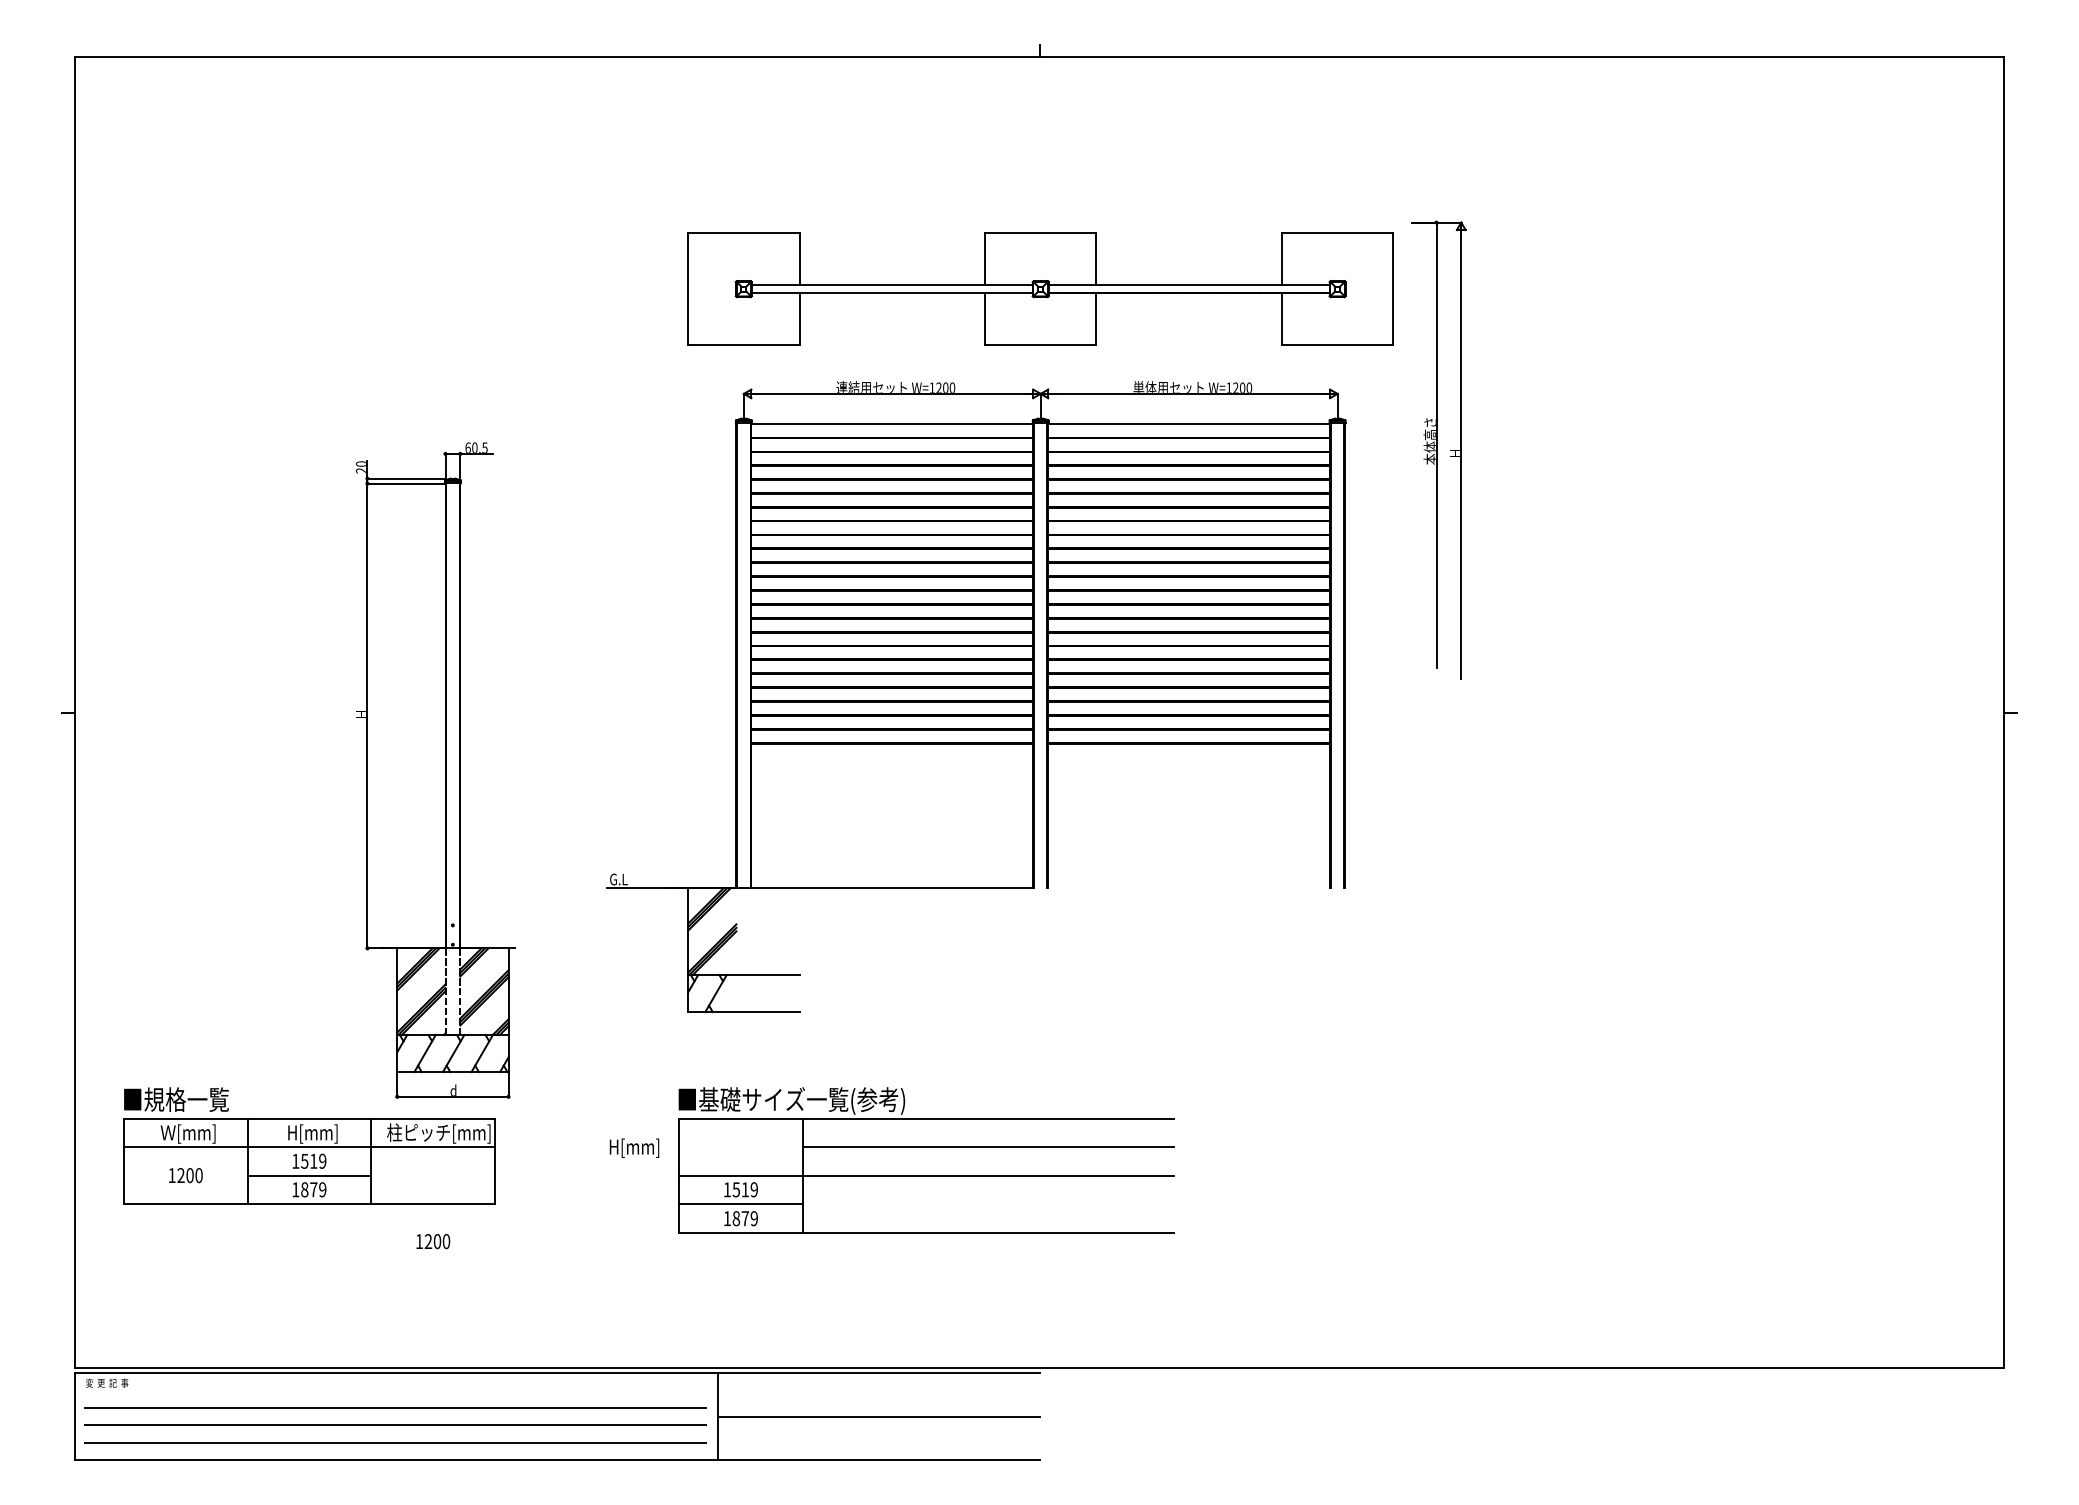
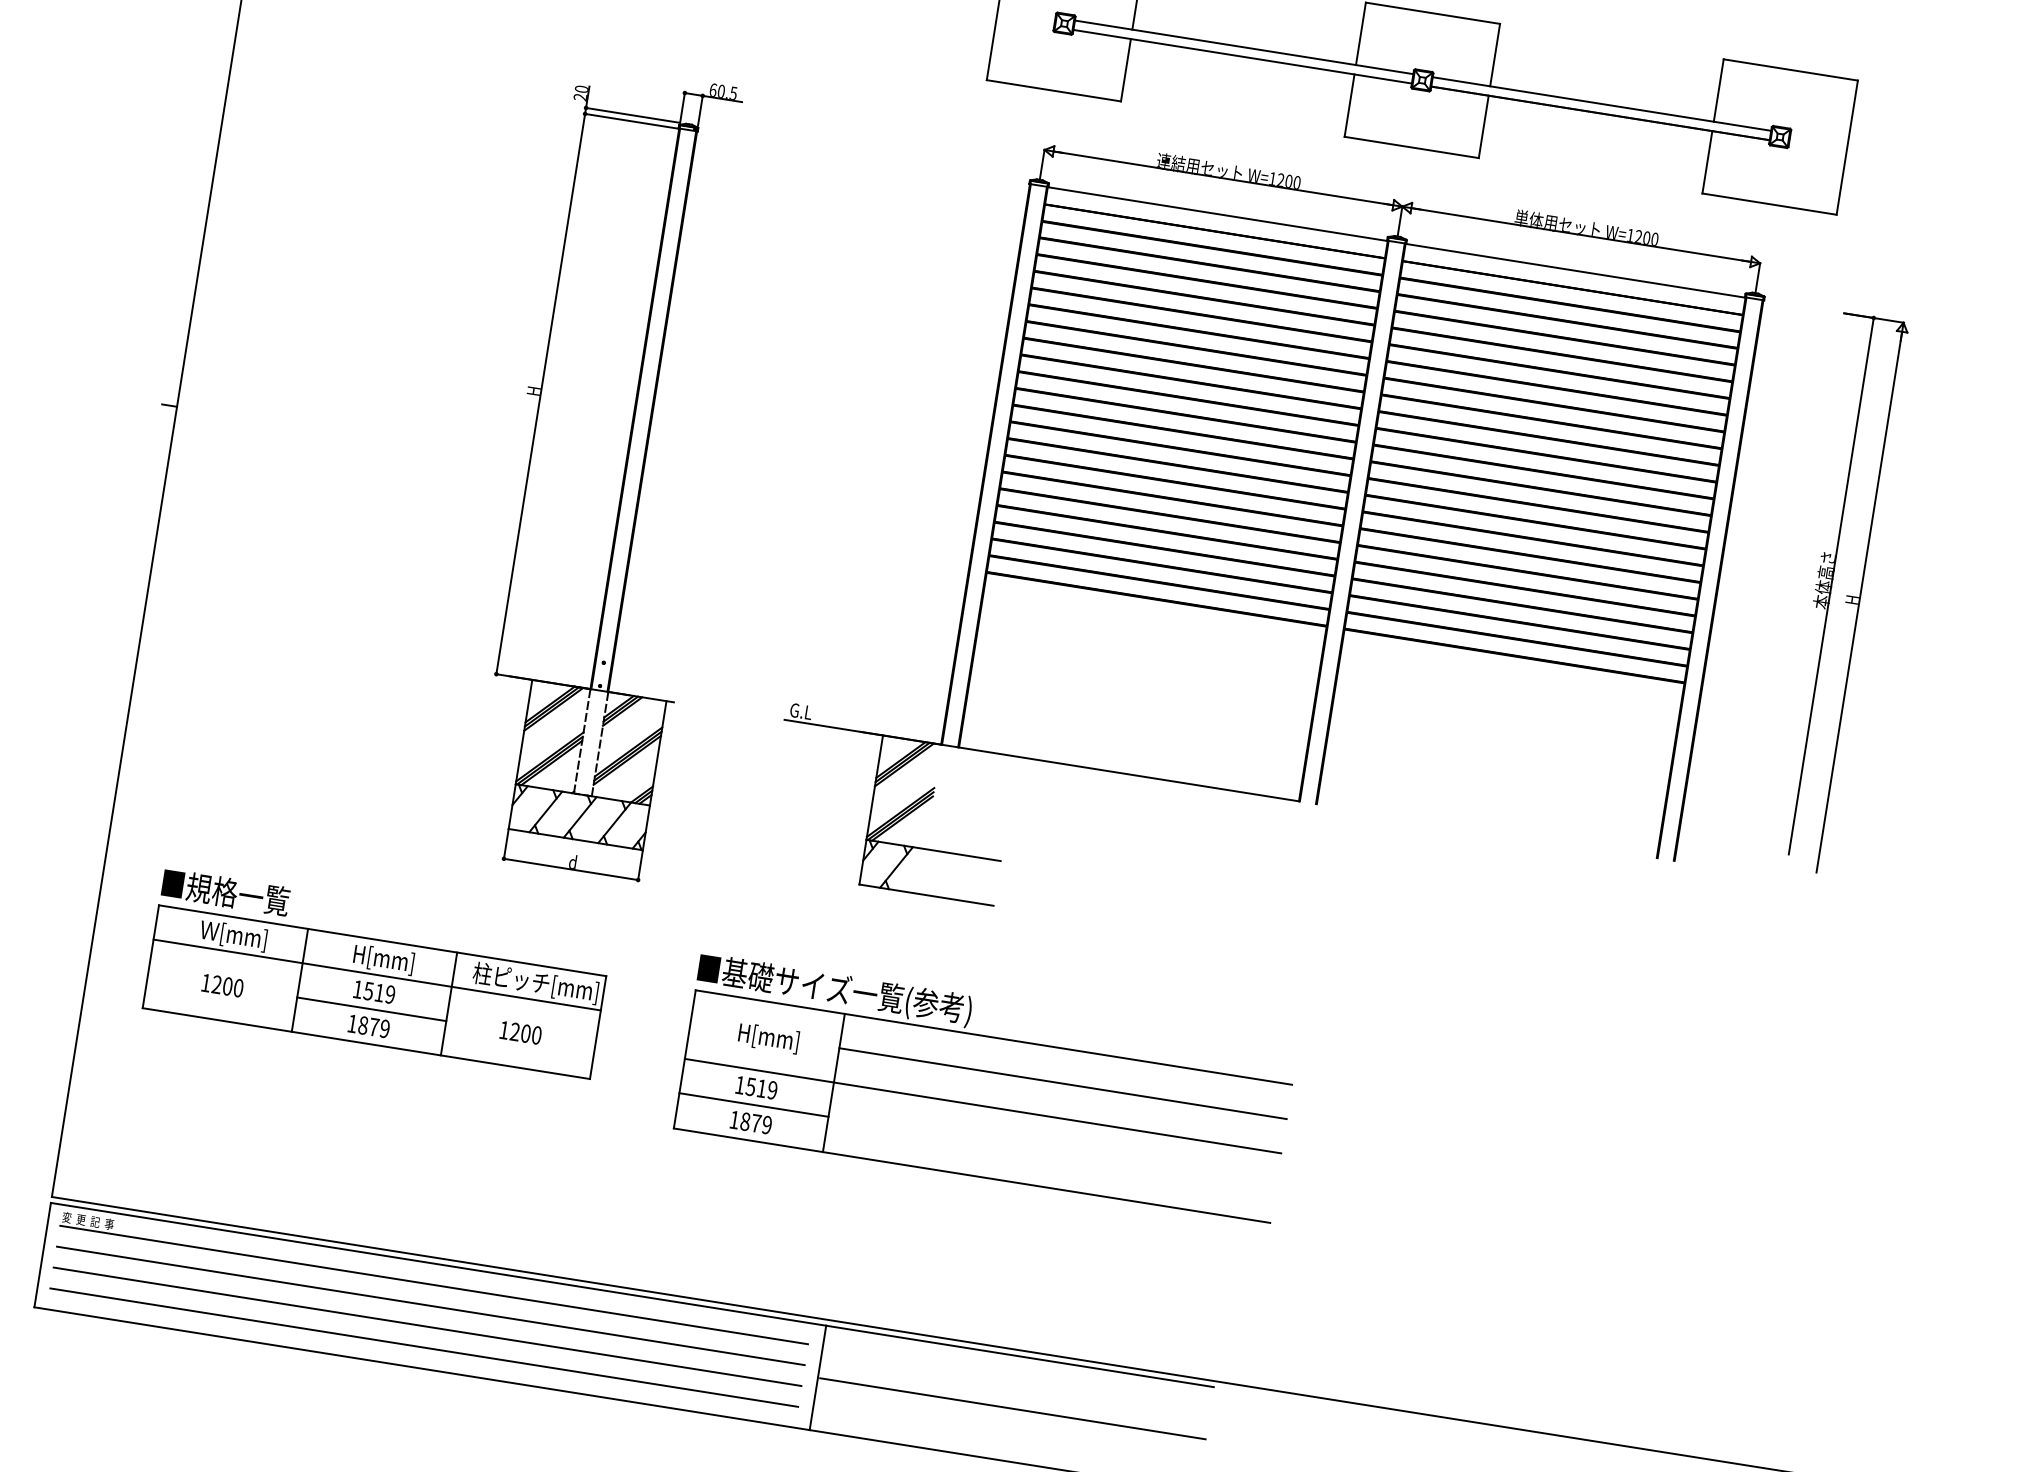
part: (1438, 449) -> (1832, 591), moved
part: (435, 770) -> (612, 472), moved
part: (926, 1147) -> (988, 1072), moved
text: (433, 1241) -> (521, 1032), moved
line: (395, 1390) -> (434, 1284), added

